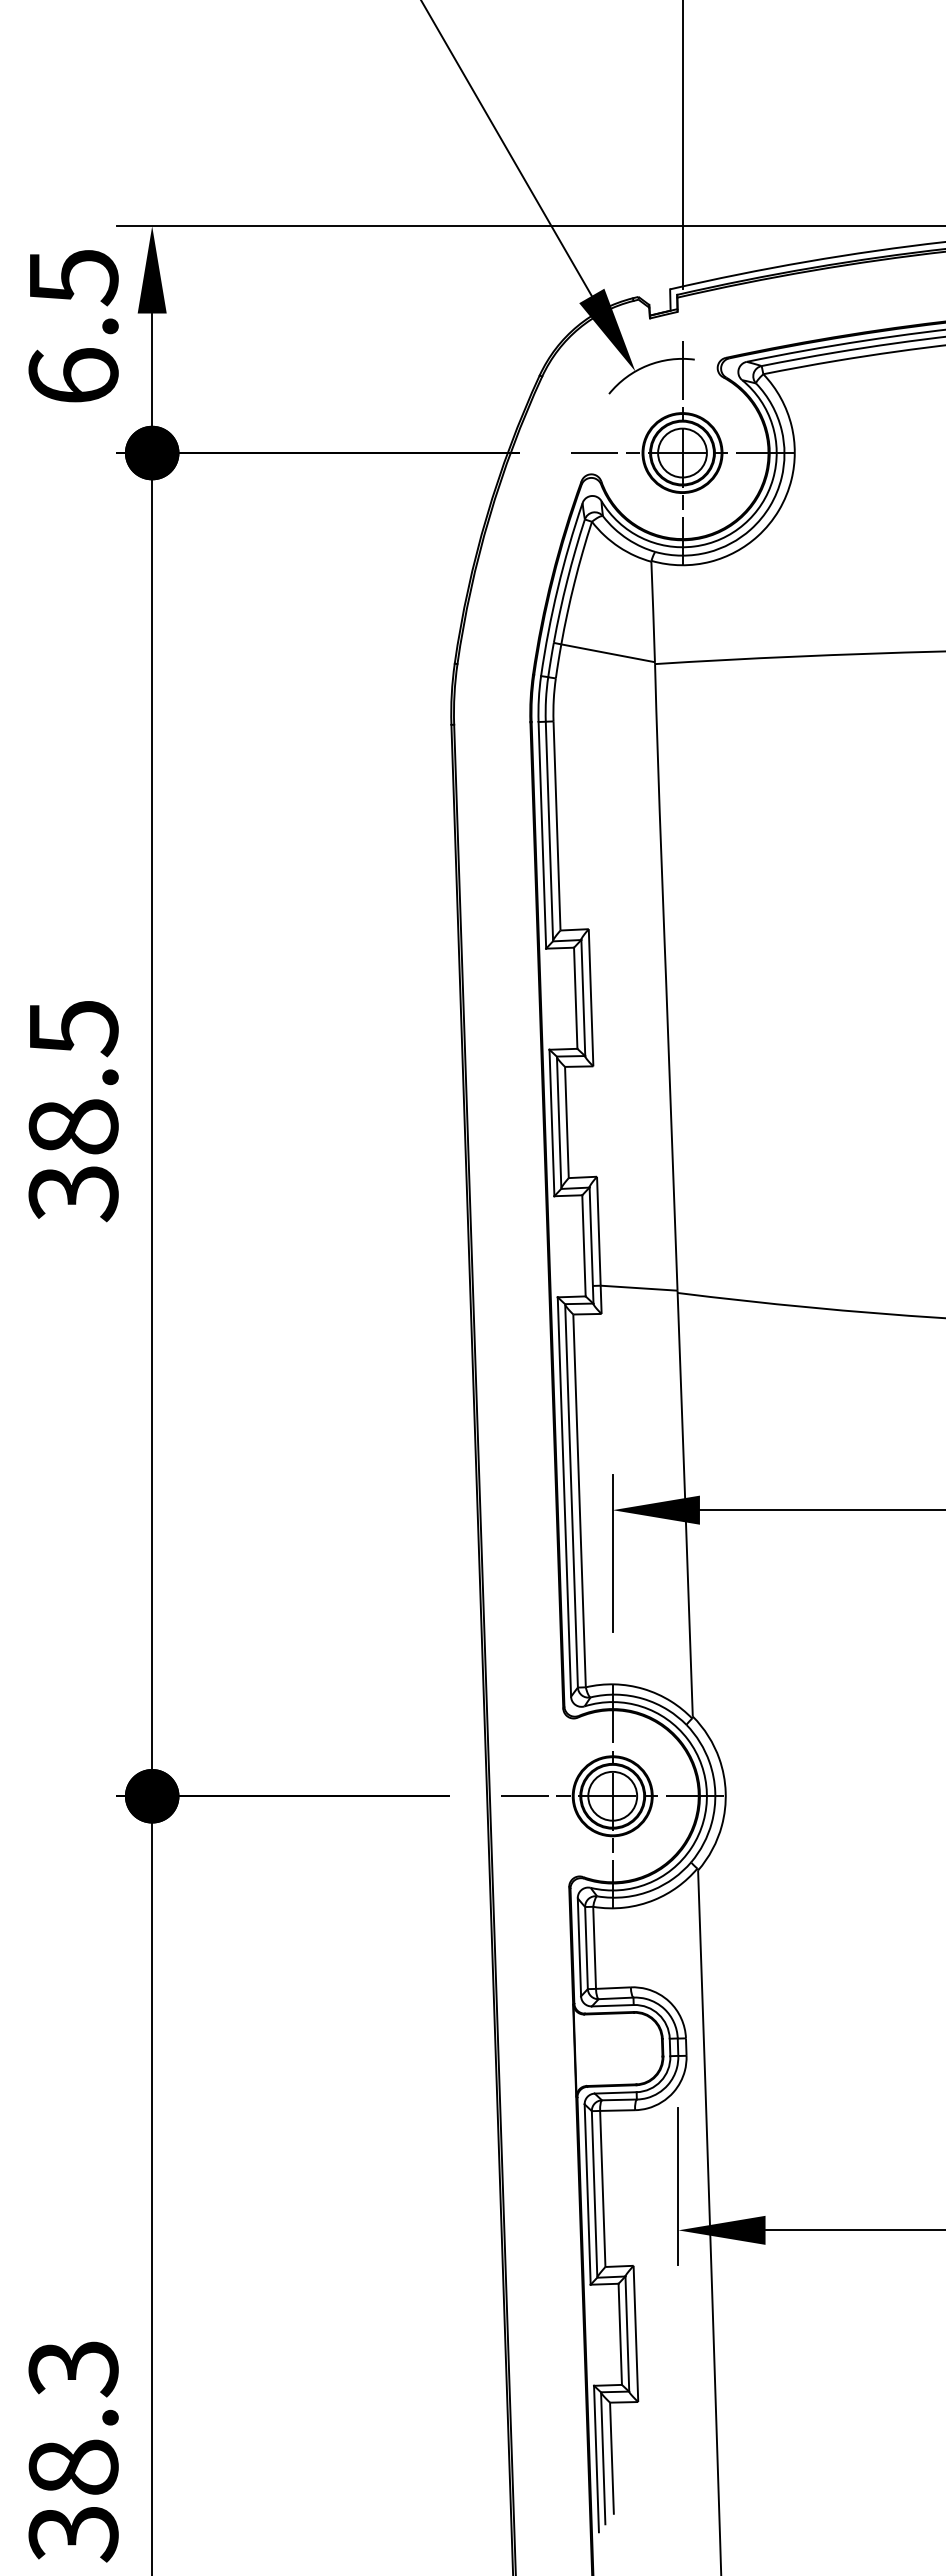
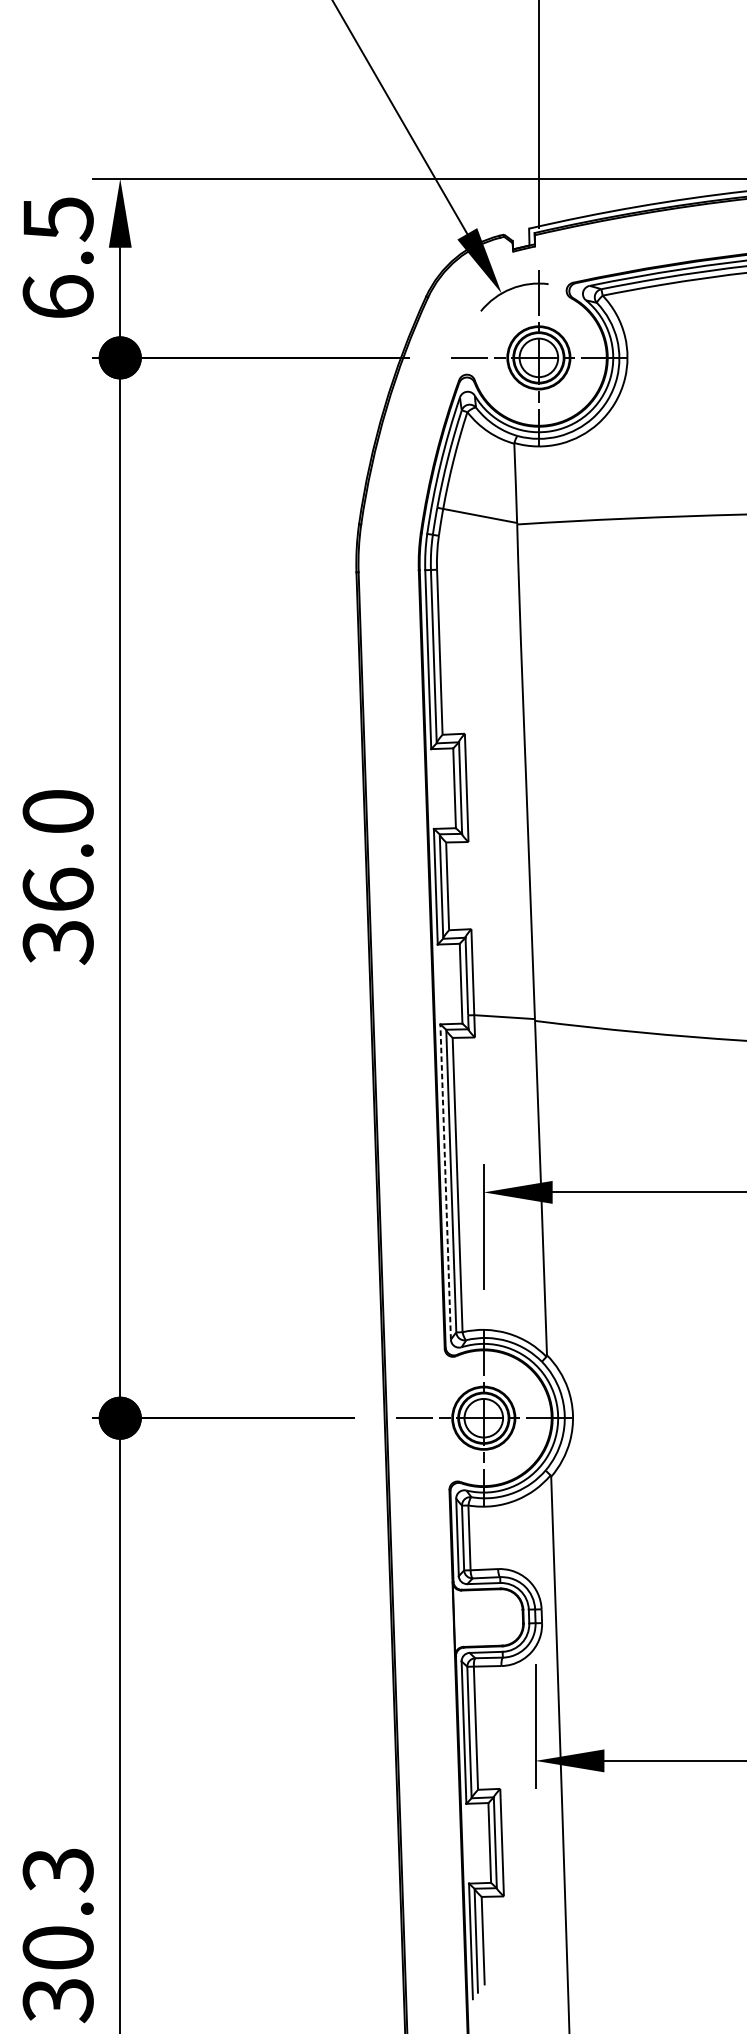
text: (73, 1077) -> (58, 850), 38.5 -> 36.0
line: (564, 1497) -> (445, 1182), solid -> dashed
text: (73, 2466) -> (58, 1947), 38.3 -> 30.3

